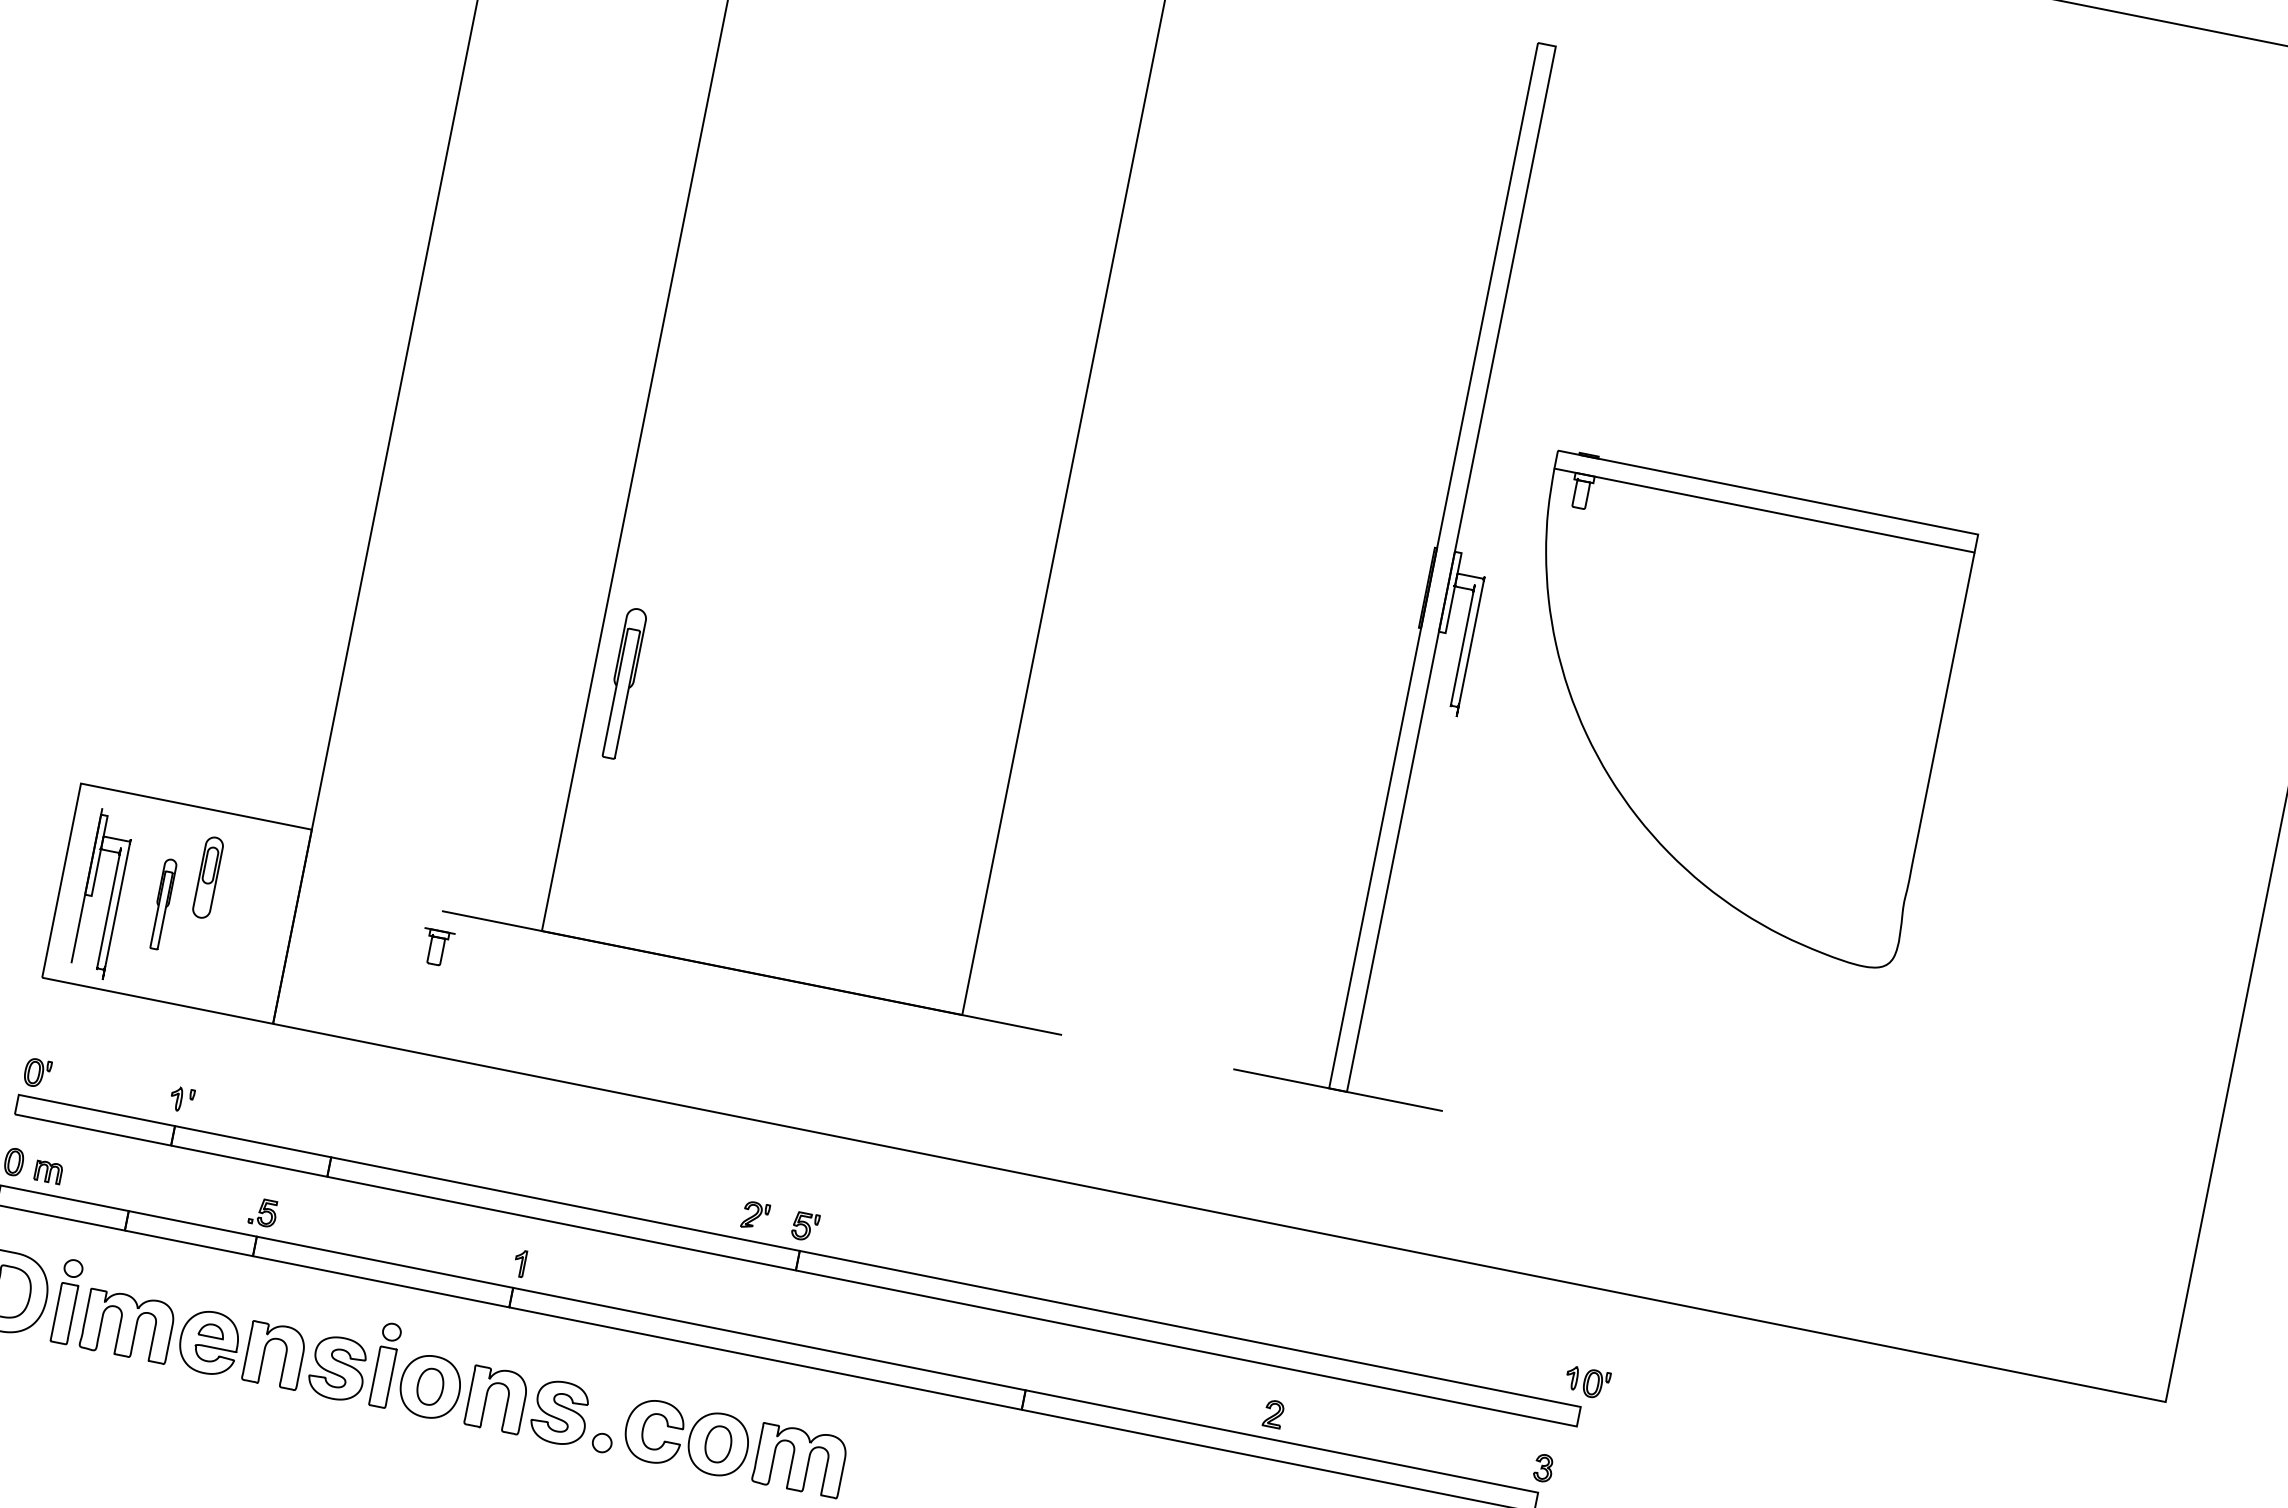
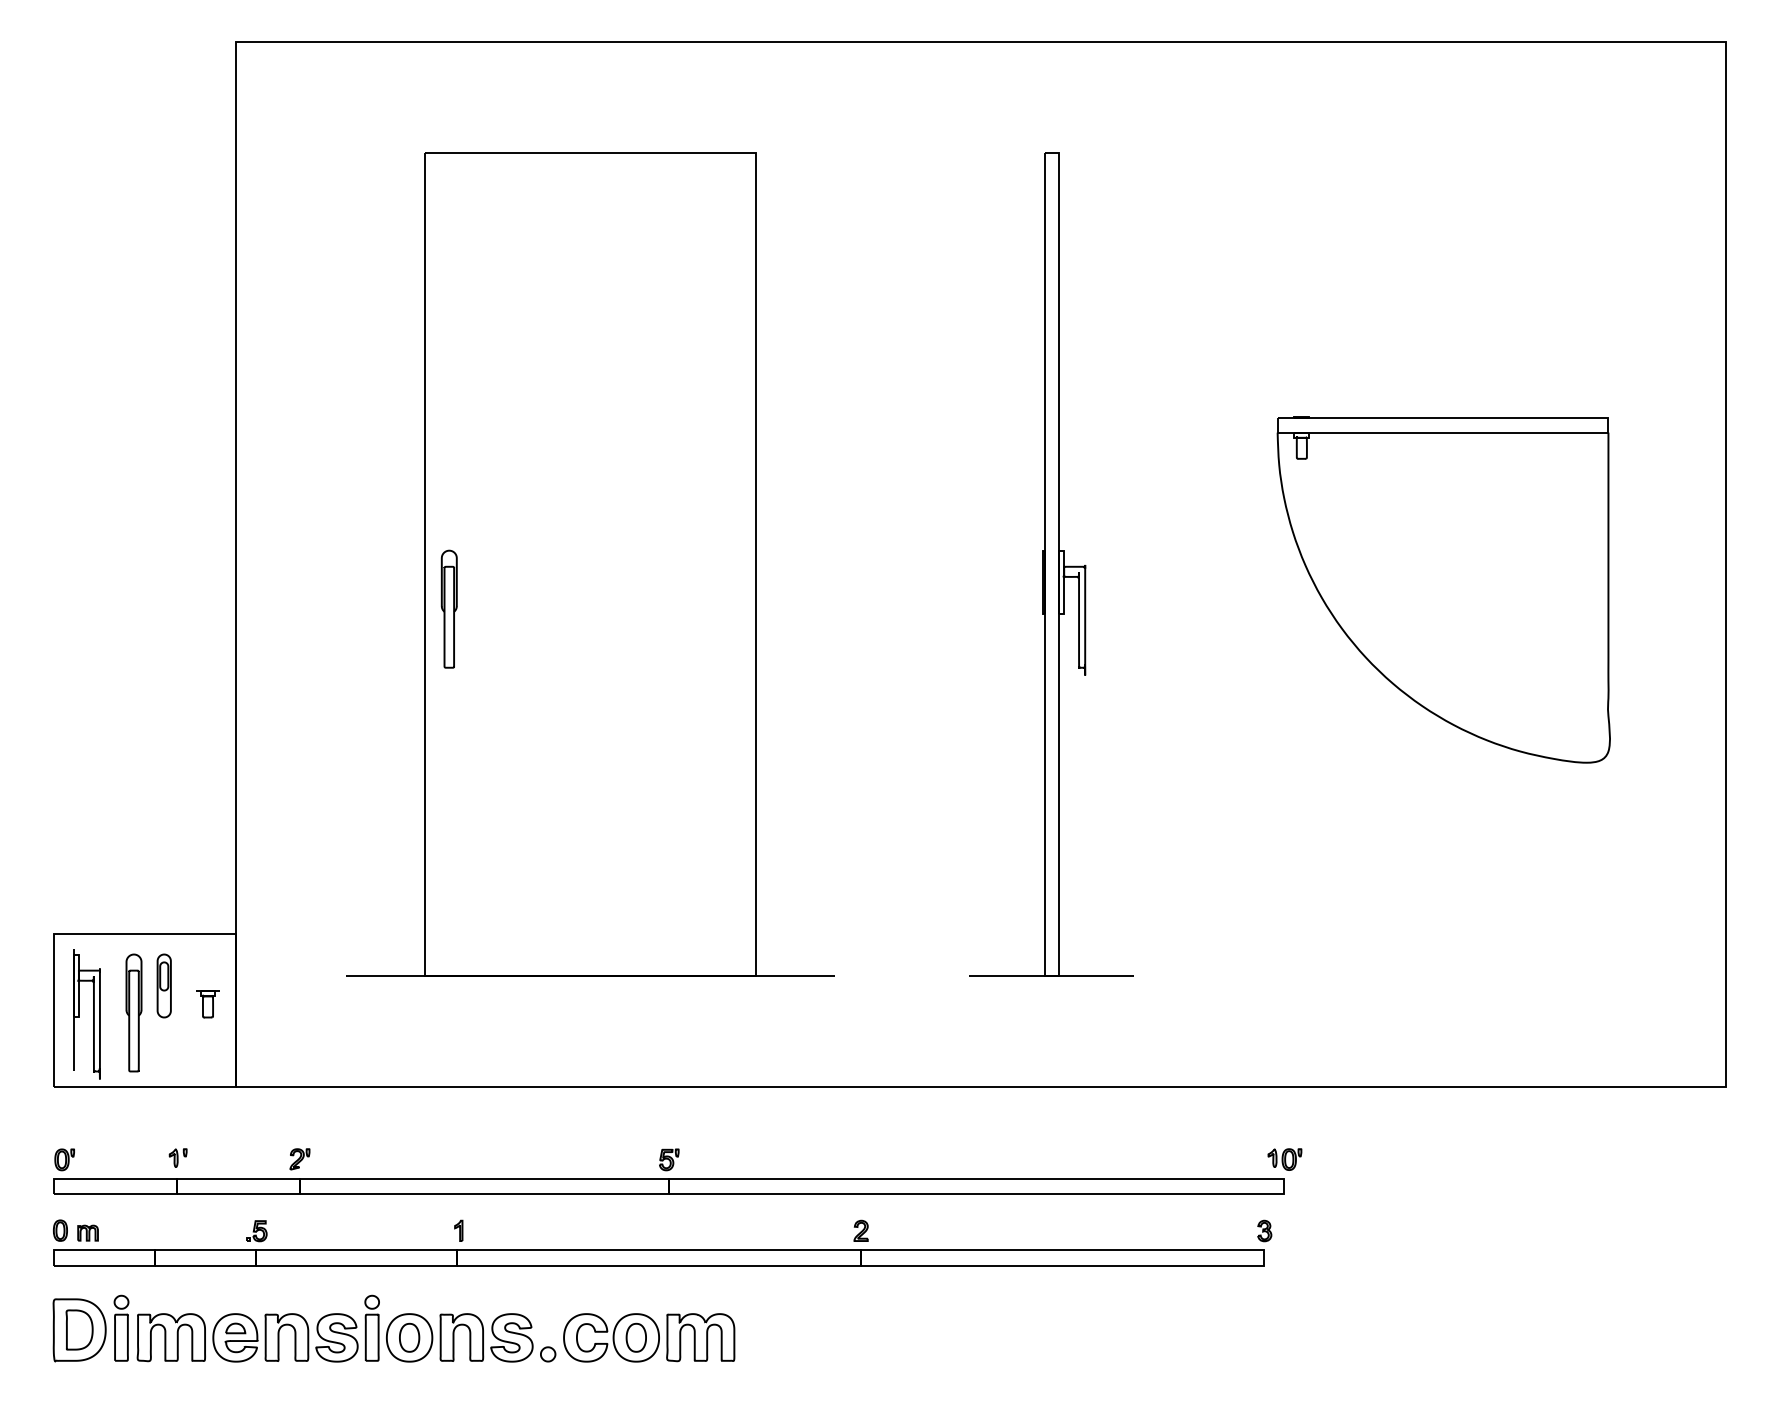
part: (622, 682) -> (448, 608), moved
part: (1725, 709) -> (1443, 589), moved
part: (162, 903) -> (133, 1012), size x1.67
part: (436, 947) -> (207, 1004), moved
part: (754, 1216) -> (299, 1159), moved
part: (1272, 1413) -> (860, 1230), moved

